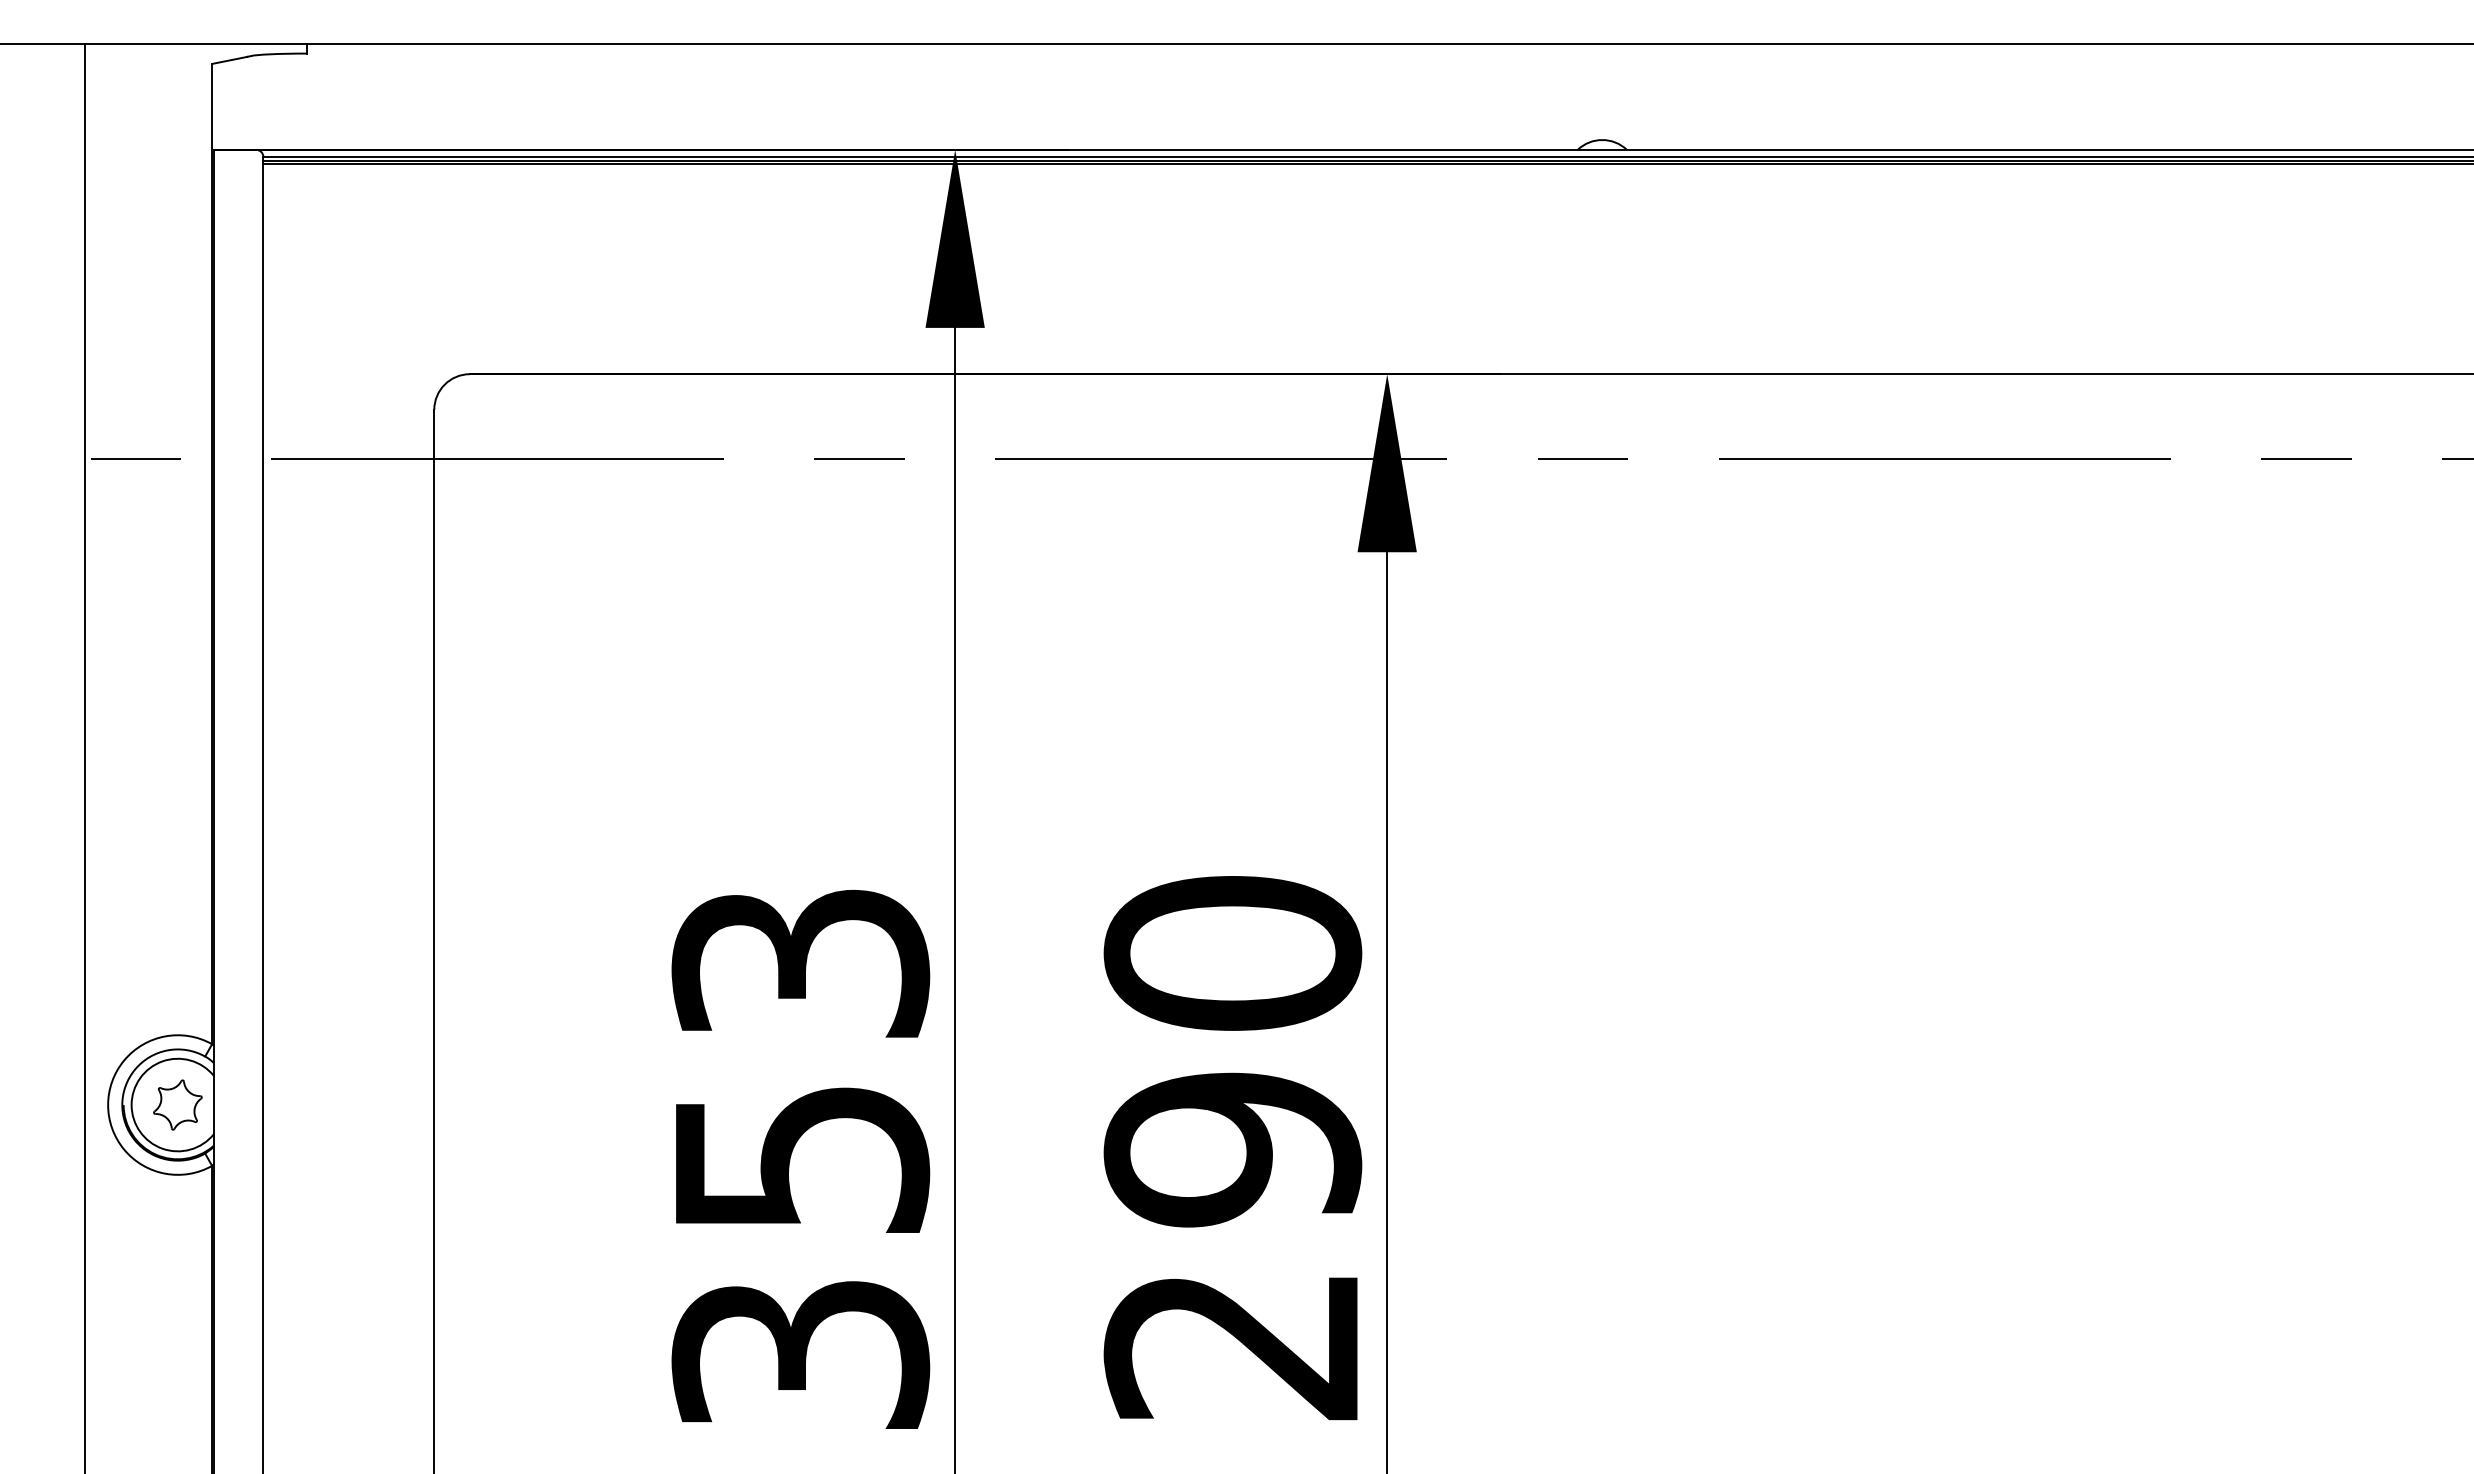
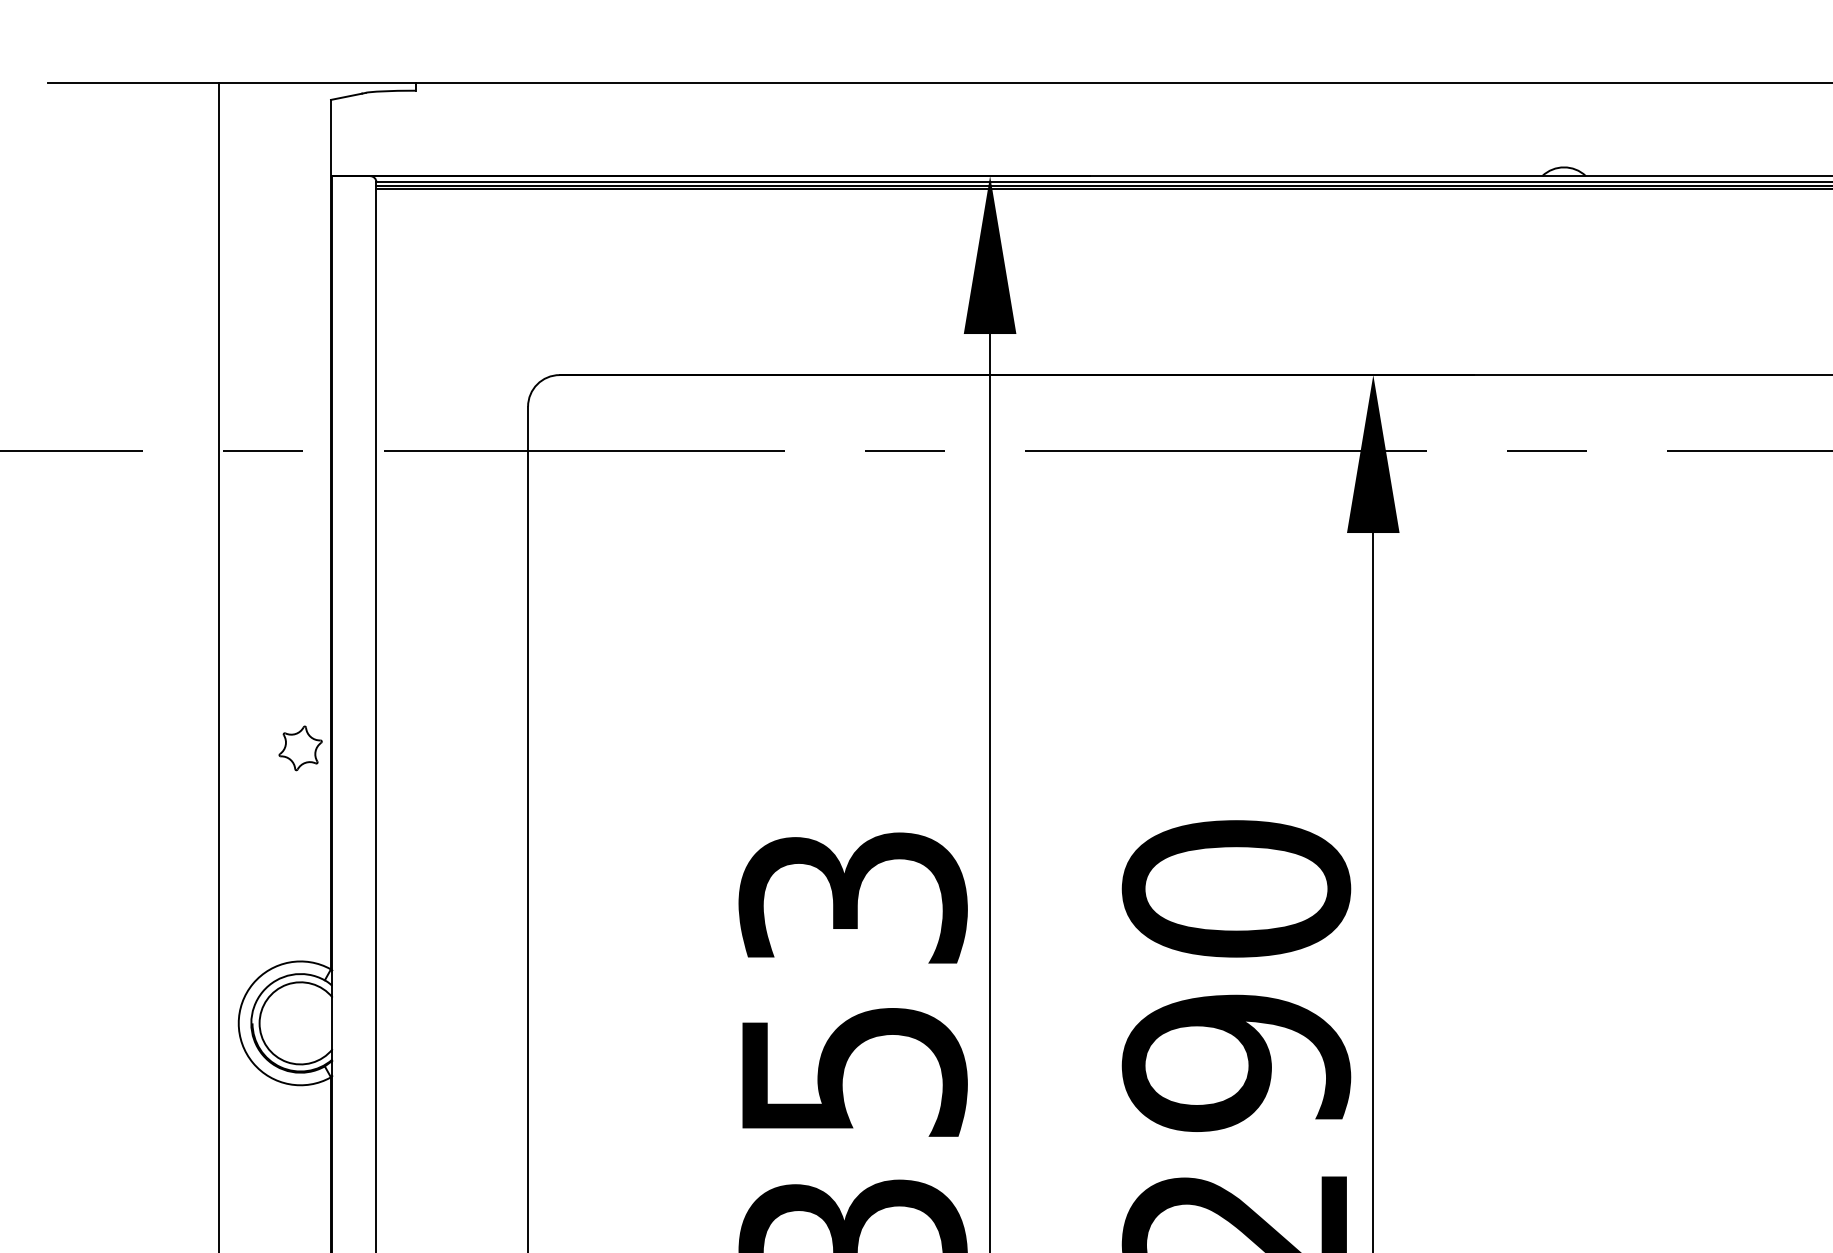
part: (177, 1104) -> (300, 747), moved

